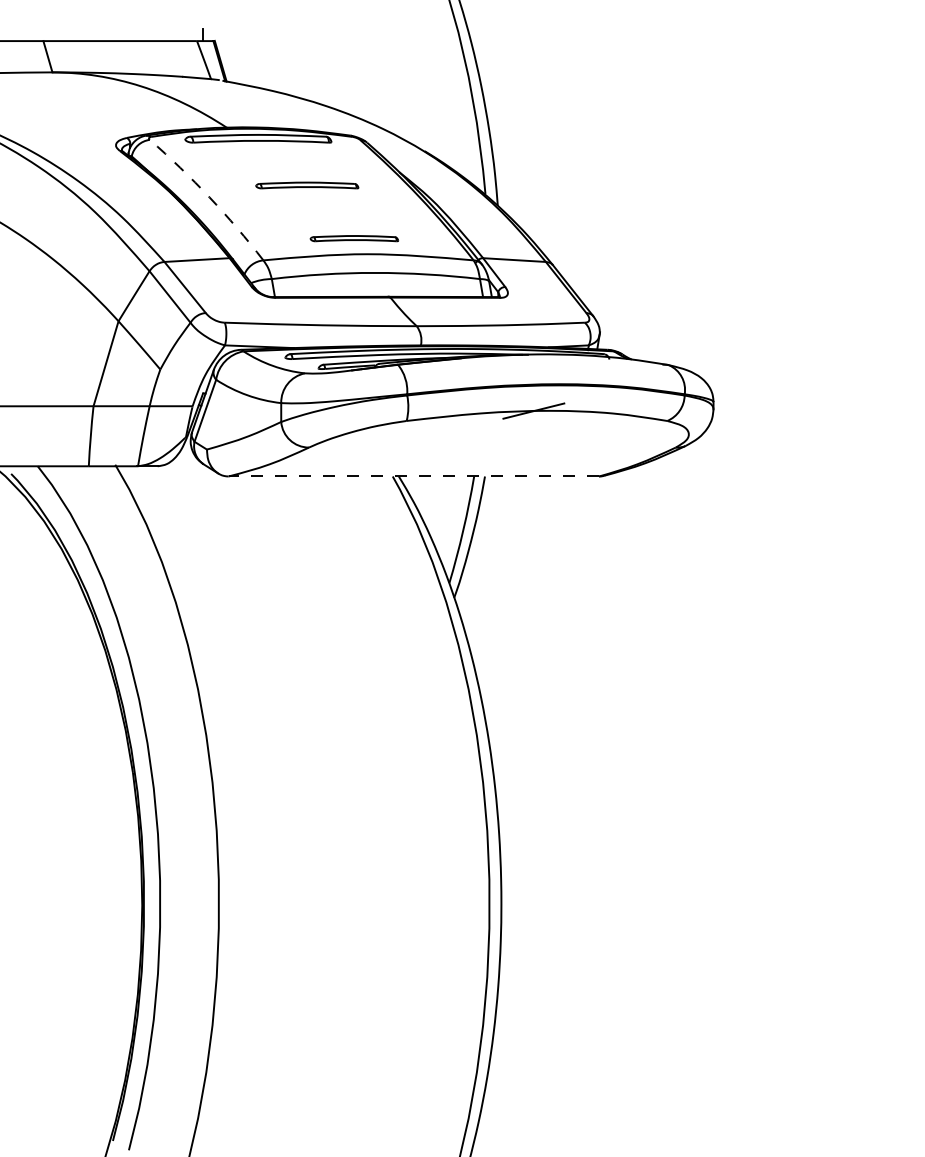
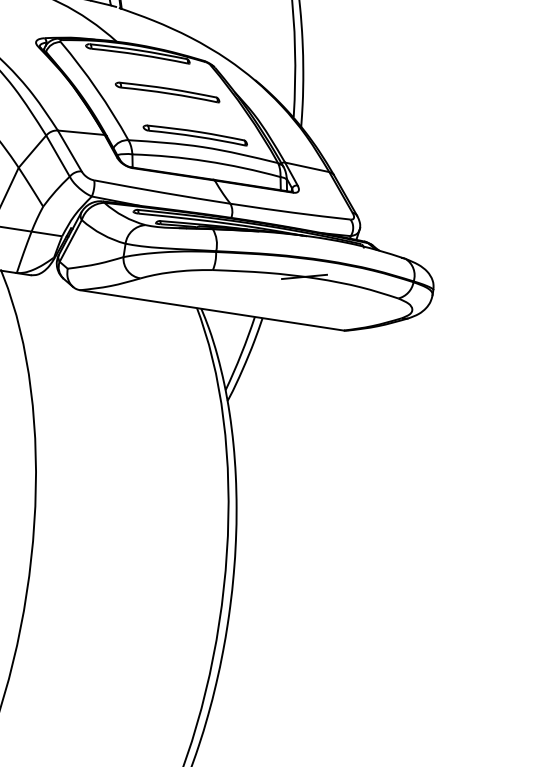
part: (307, 185) -> (167, 91), size x1.43
arc: (209, 197) -> (96, 89), dashed -> solid
part: (354, 238) -> (195, 134), size x1.67
line: (413, 476) -> (211, 310), dashed -> solid

